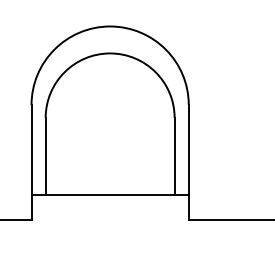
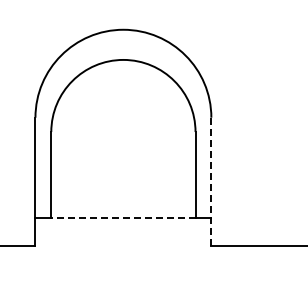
line: (188, 162) -> (211, 181), solid -> dashed
line: (109, 195) -> (122, 218), solid -> dashed

